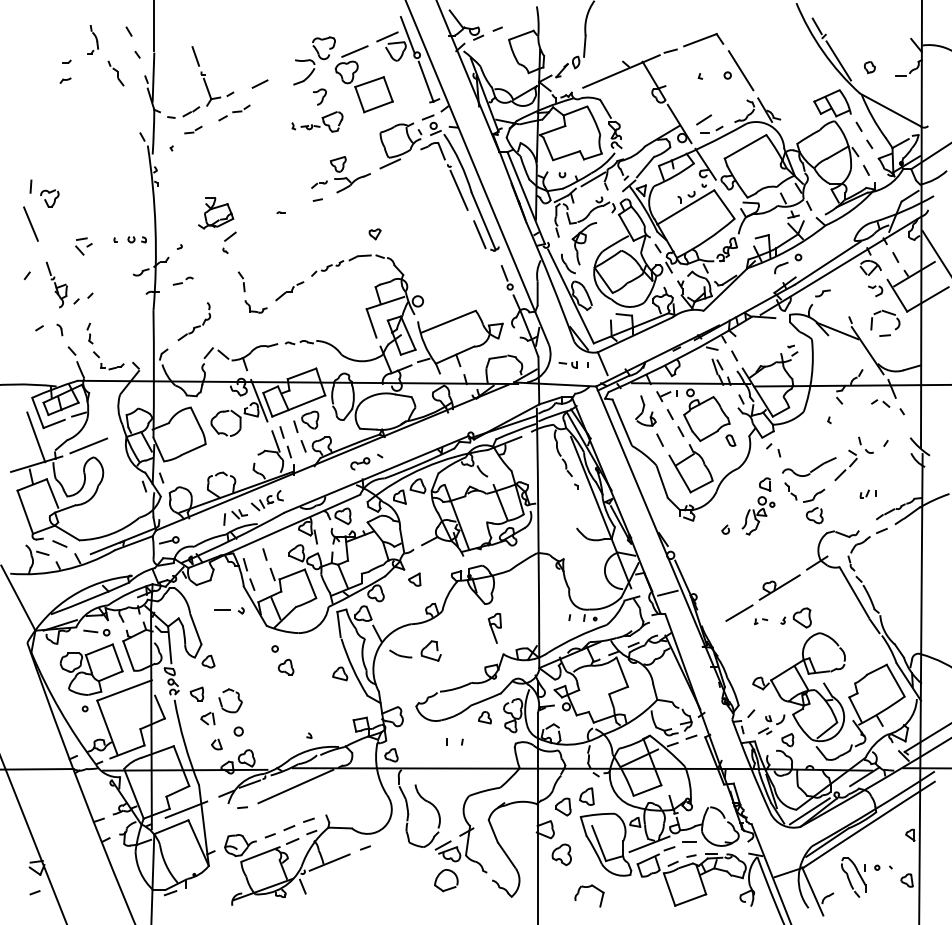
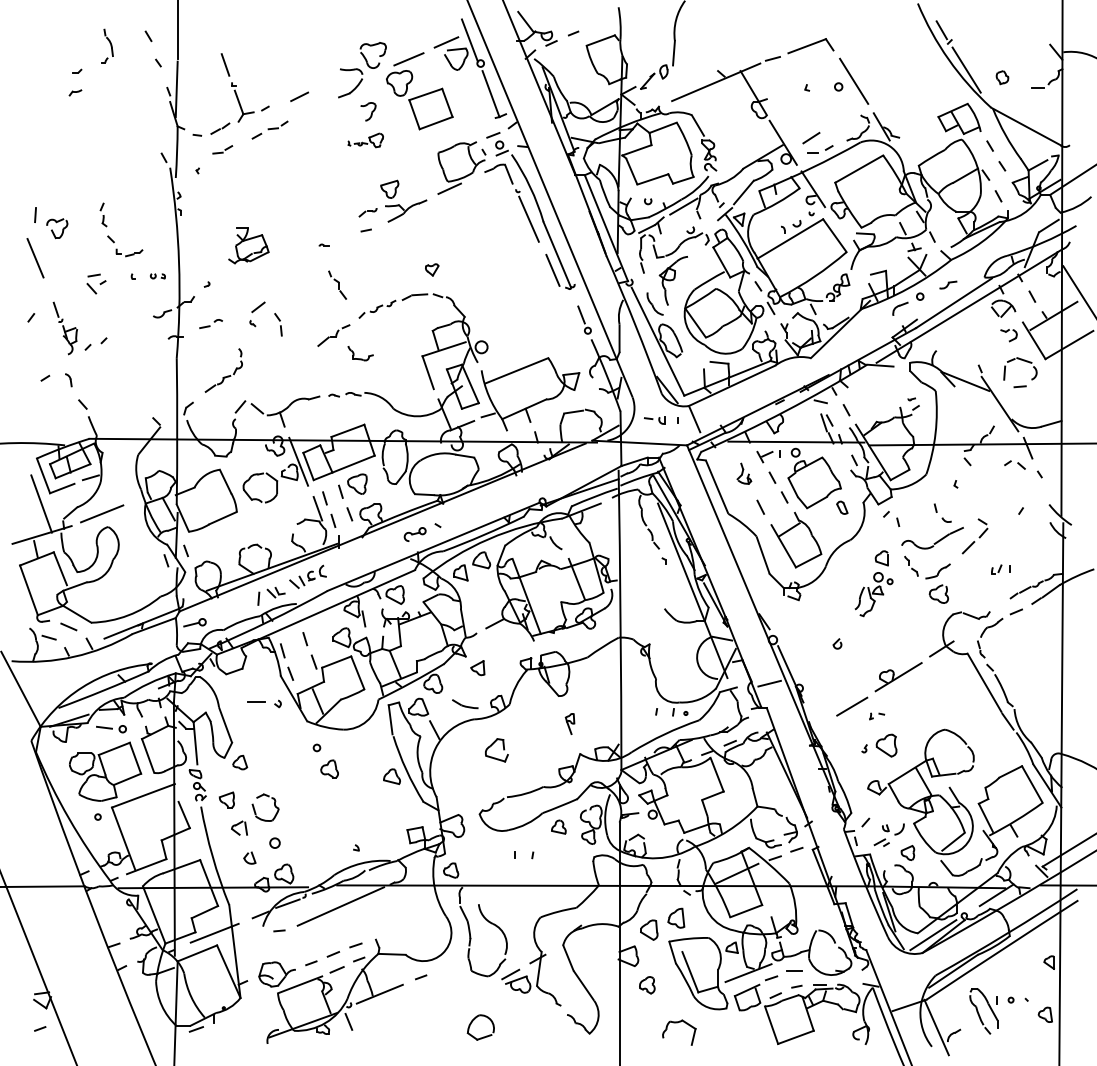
part: (115, 73) -> (336, 285), moved
part: (317, 121) -> (365, 139), size x0.6
part: (136, 239) -> (157, 275), size x0.7
part: (229, 242) -> (257, 313), moved
part: (822, 293) -> (947, 285), moved
part: (255, 306) -> (360, 353), moved
part: (97, 354) -> (112, 239), moved
part: (645, 410) -> (743, 473), size x0.6
part: (865, 444) -> (942, 512), moved
part: (725, 529) -> (837, 643), moved
part: (795, 617) -> (878, 745), moved
part: (494, 627) -> (569, 723), size x0.6
part: (400, 653) -> (464, 703), moved
part: (561, 854) -> (647, 984), size x0.7
part: (446, 880) -> (481, 1027), moved

